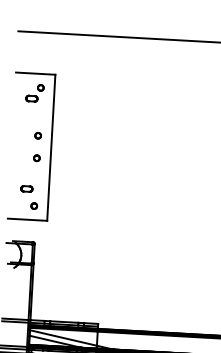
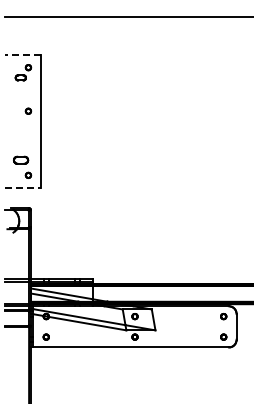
line: (36, 73) -> (23, 54), solid -> dashed
part: (36, 157) -> (28, 131), removed
part: (26, 188) -> (20, 159), size x1.4
line: (27, 220) -> (23, 188), solid -> dashed

